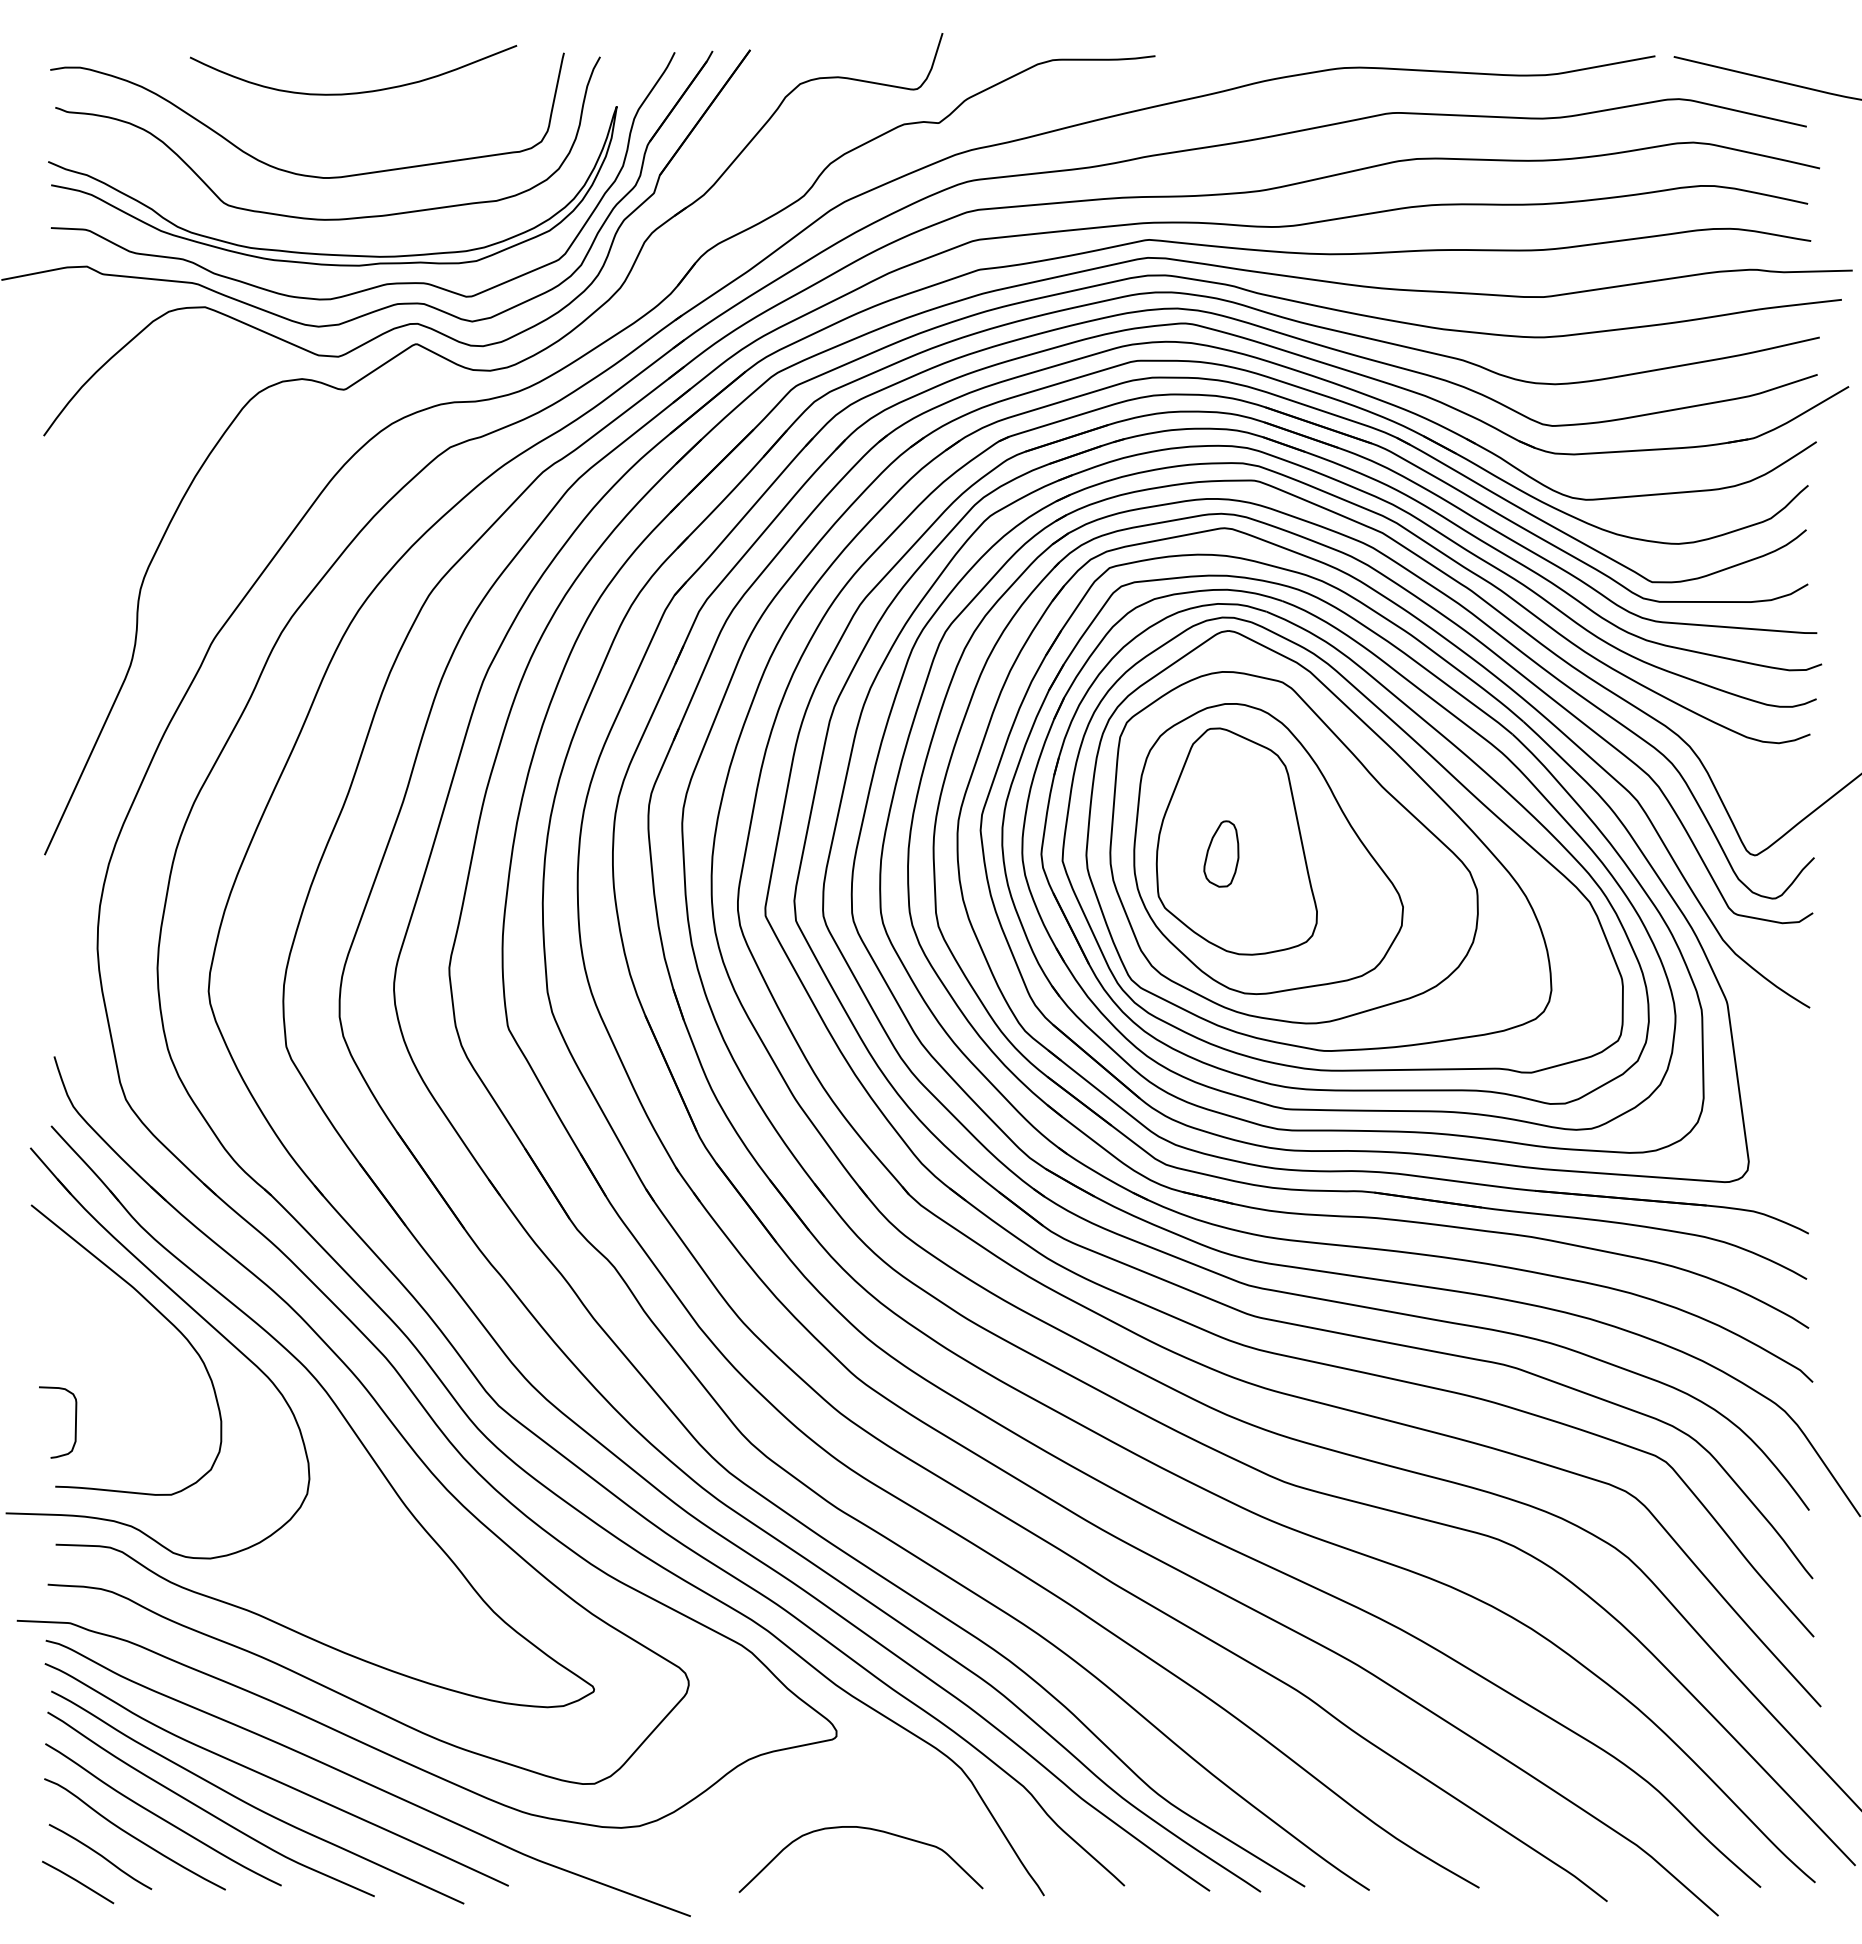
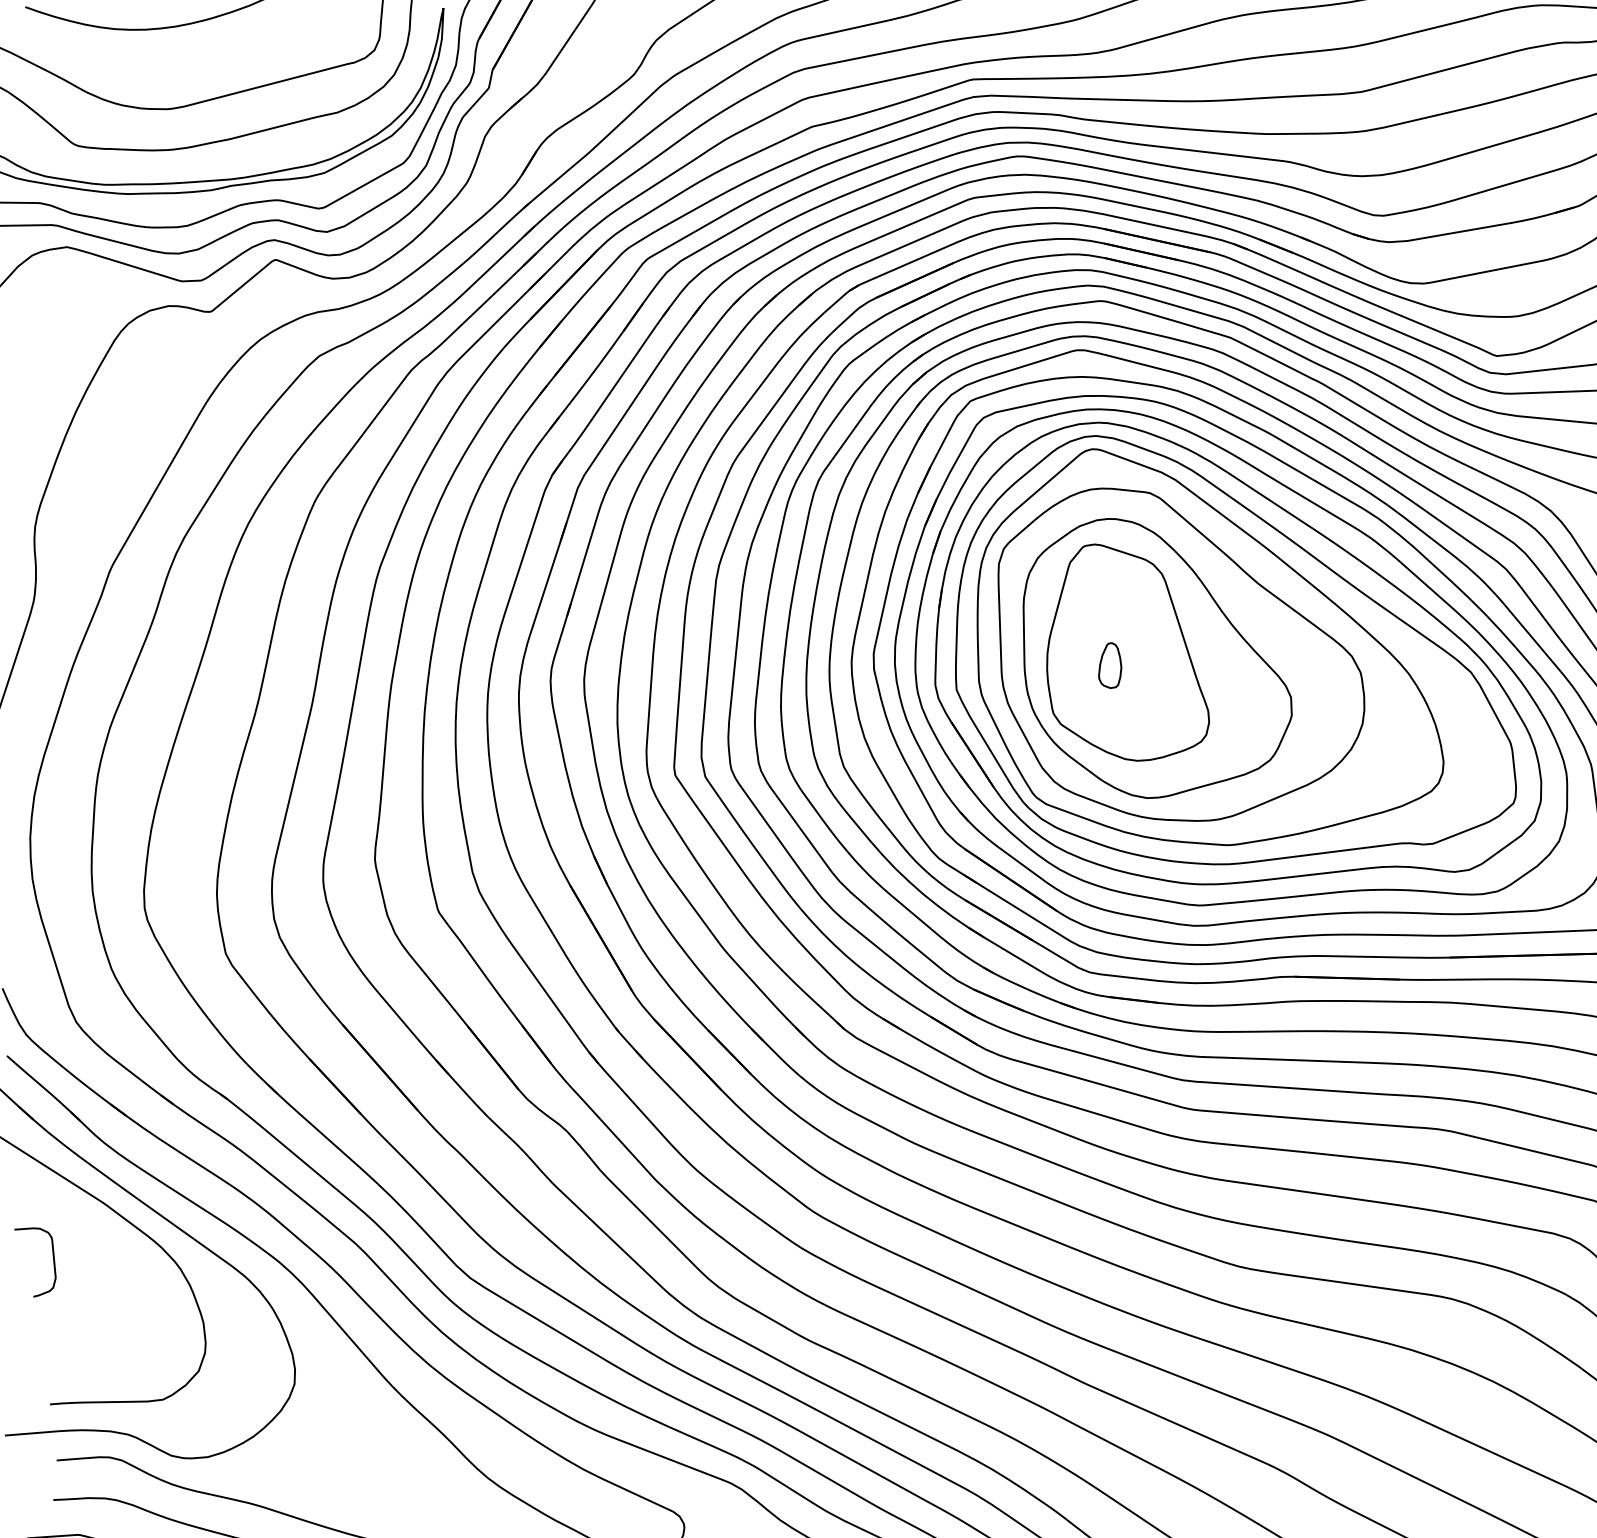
part: (1221, 853) -> (1109, 665), size x0.7
curve: (75, 1422) -> (53, 1259), moved

